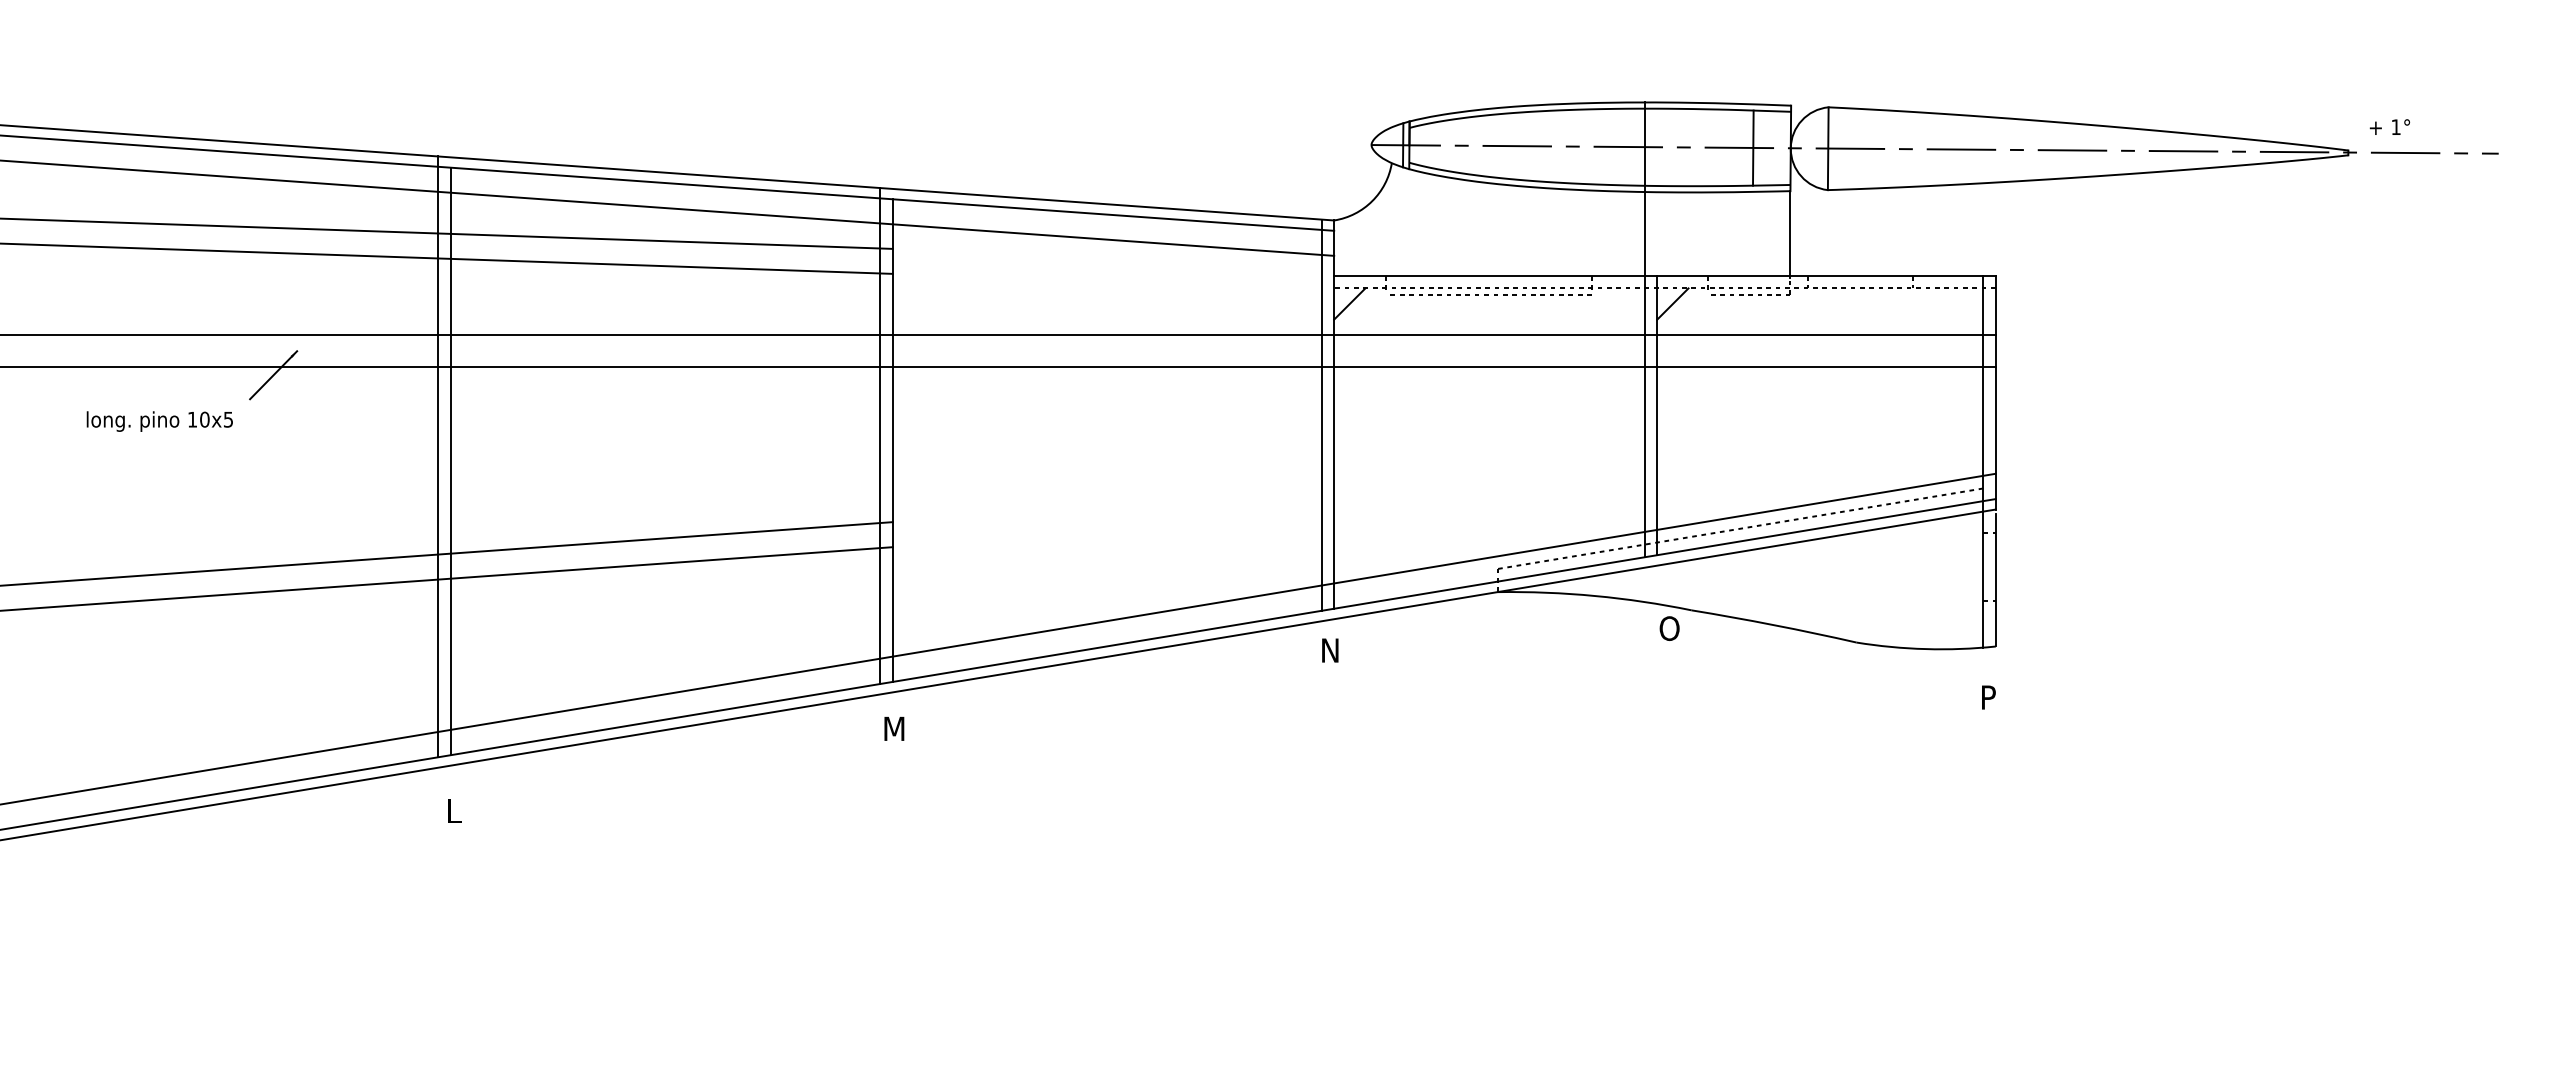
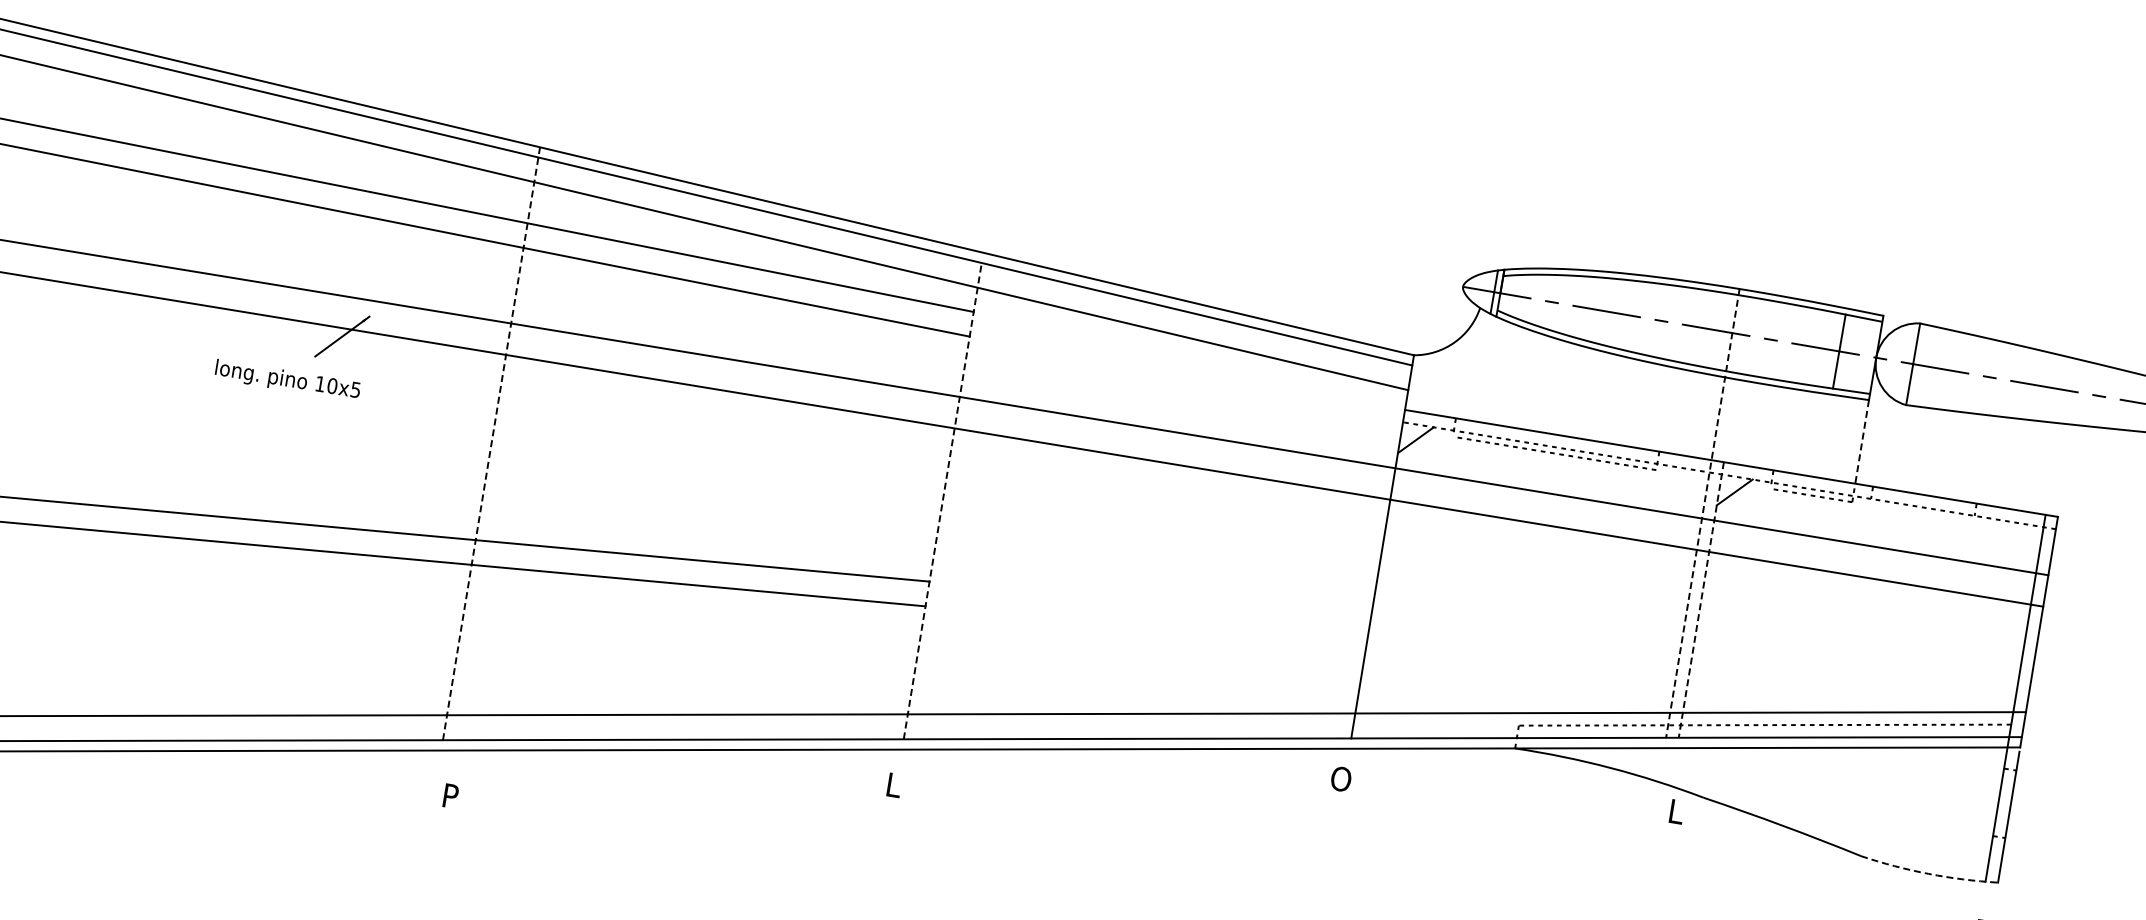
line: (1790, 235) -> (1861, 443), solid -> dashed
line: (1644, 330) -> (1702, 513), solid -> dashed
line: (1321, 414) -> (1370, 544), removed
line: (1657, 415) -> (1701, 599), solid -> dashed
text: (159, 421) -> (287, 380), moved
line: (880, 436) -> (931, 495), removed
line: (892, 440) -> (942, 501), solid -> dashed
line: (438, 456) -> (491, 443), solid -> dashed
line: (450, 461) -> (502, 450), removed
text: (1669, 628) -> (1678, 812), O -> L
arc: (1925, 649) -> (1928, 874), solid -> dashed
text: (1330, 650) -> (1340, 779), N -> O
text: (894, 728) -> (897, 785), M -> L
text: (455, 811) -> (451, 796), L -> P

